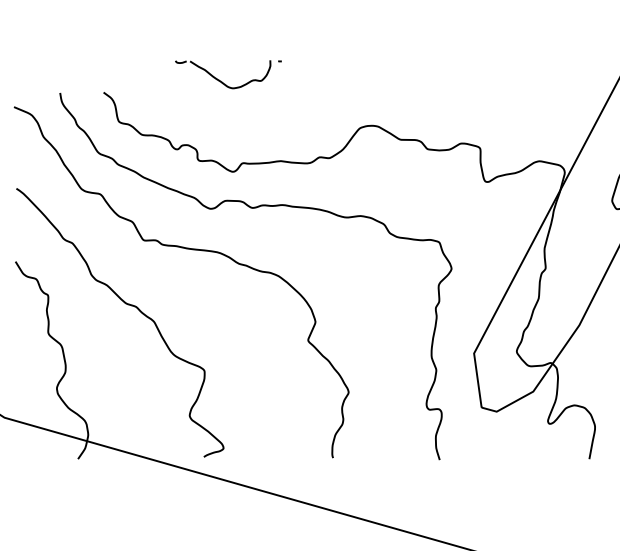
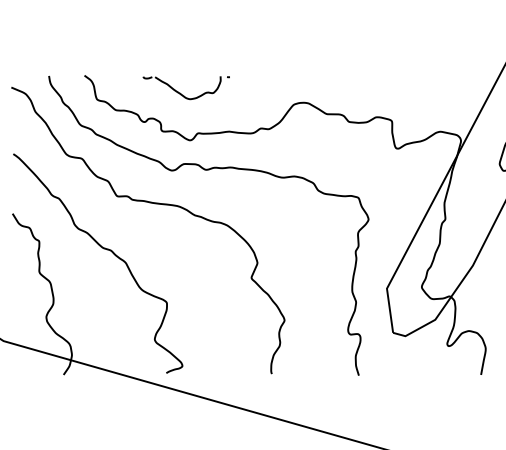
part: (221, 80) -> (180, 92), moved

